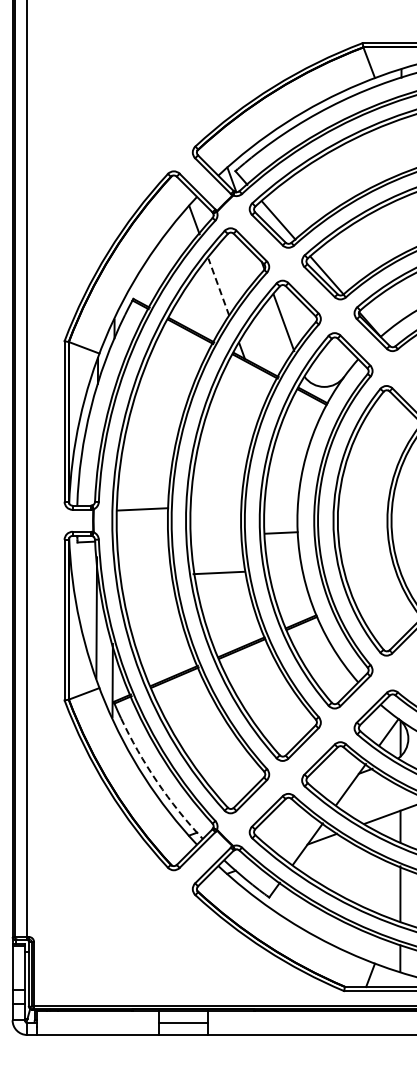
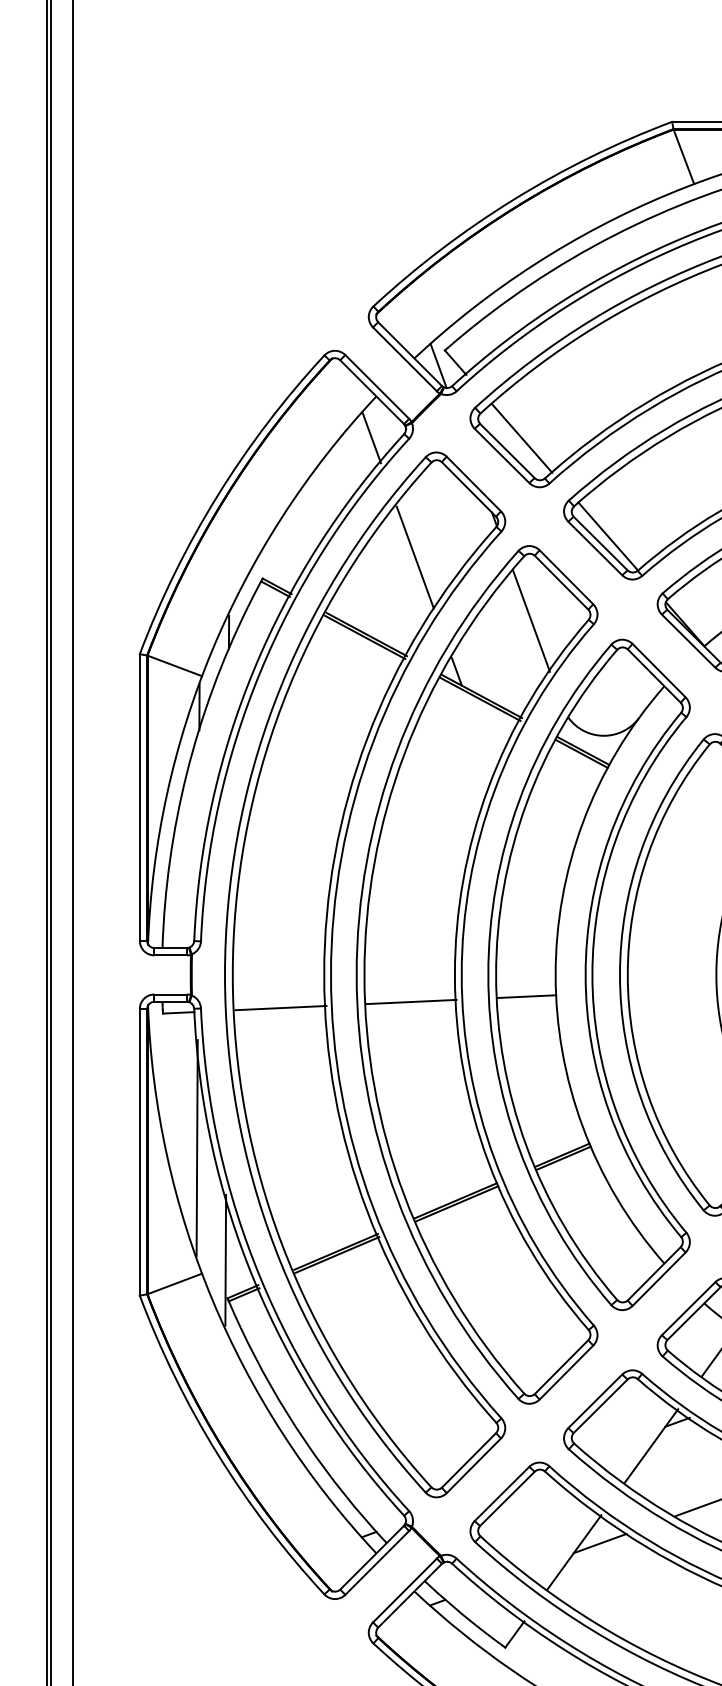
line: (218, 286) -> (414, 556), dashed -> solid
line: (142, 509) -> (280, 1008), moved
line: (218, 572) -> (411, 1001), moved
arc: (157, 781) -> (305, 1440), dashed -> solid

